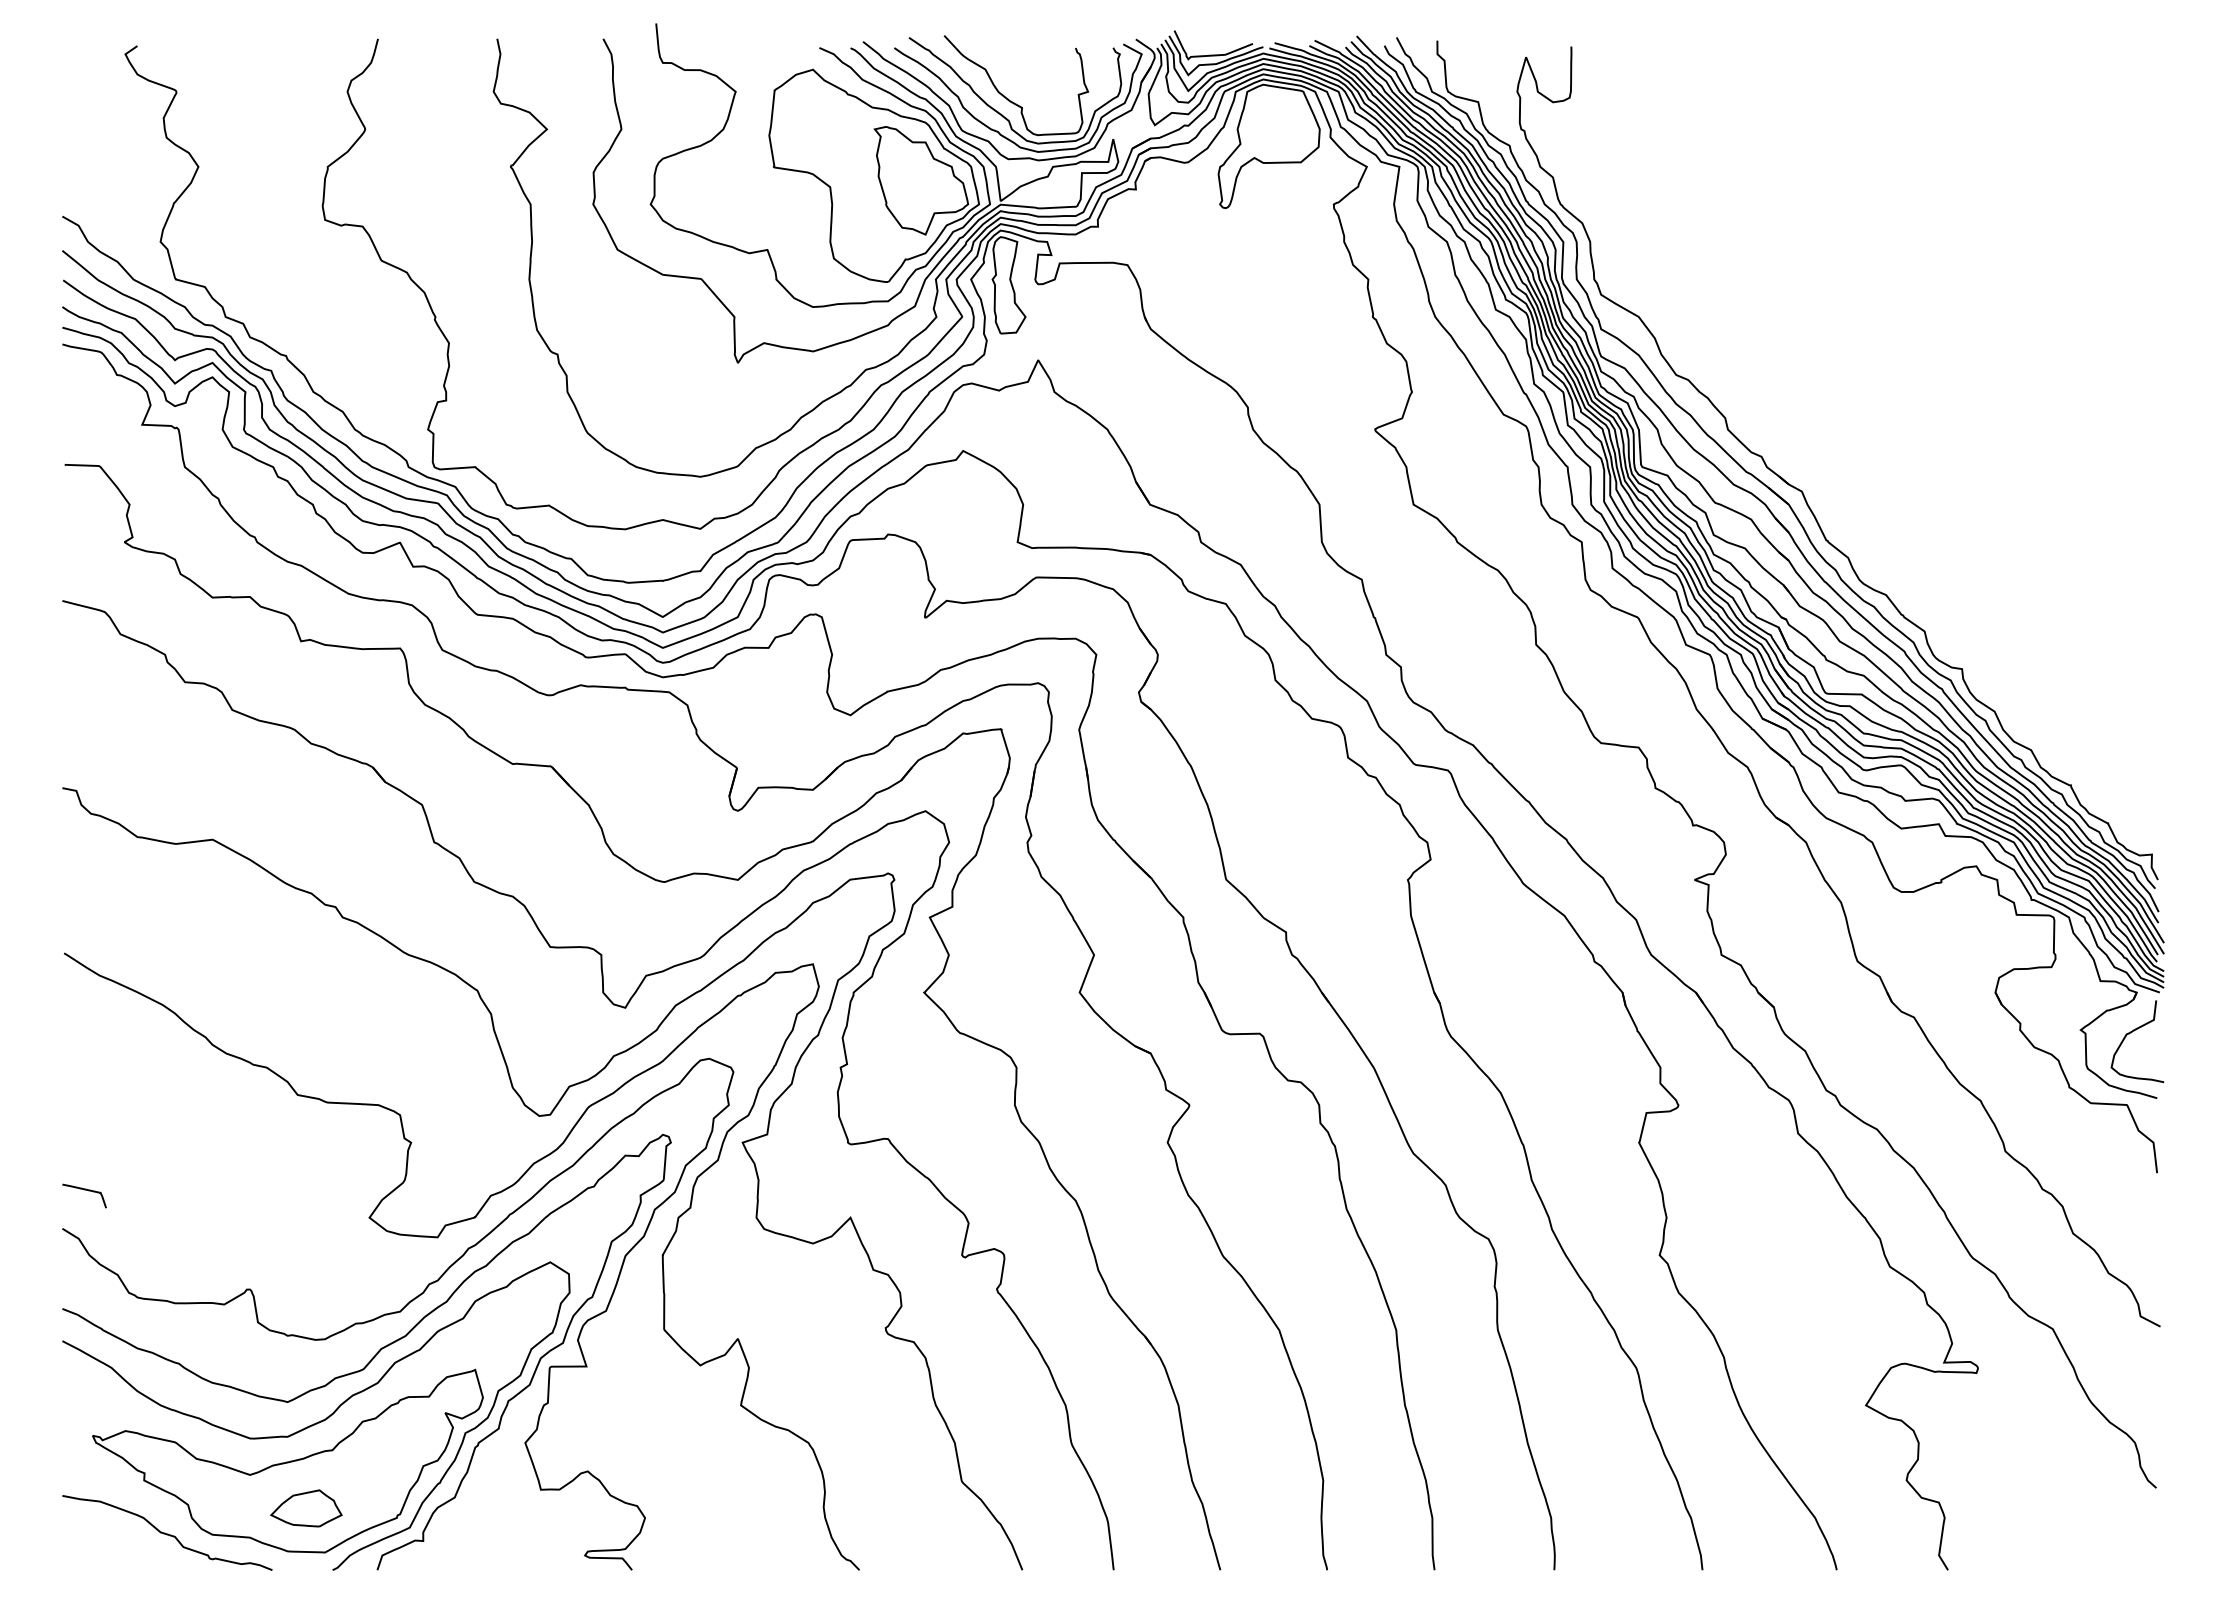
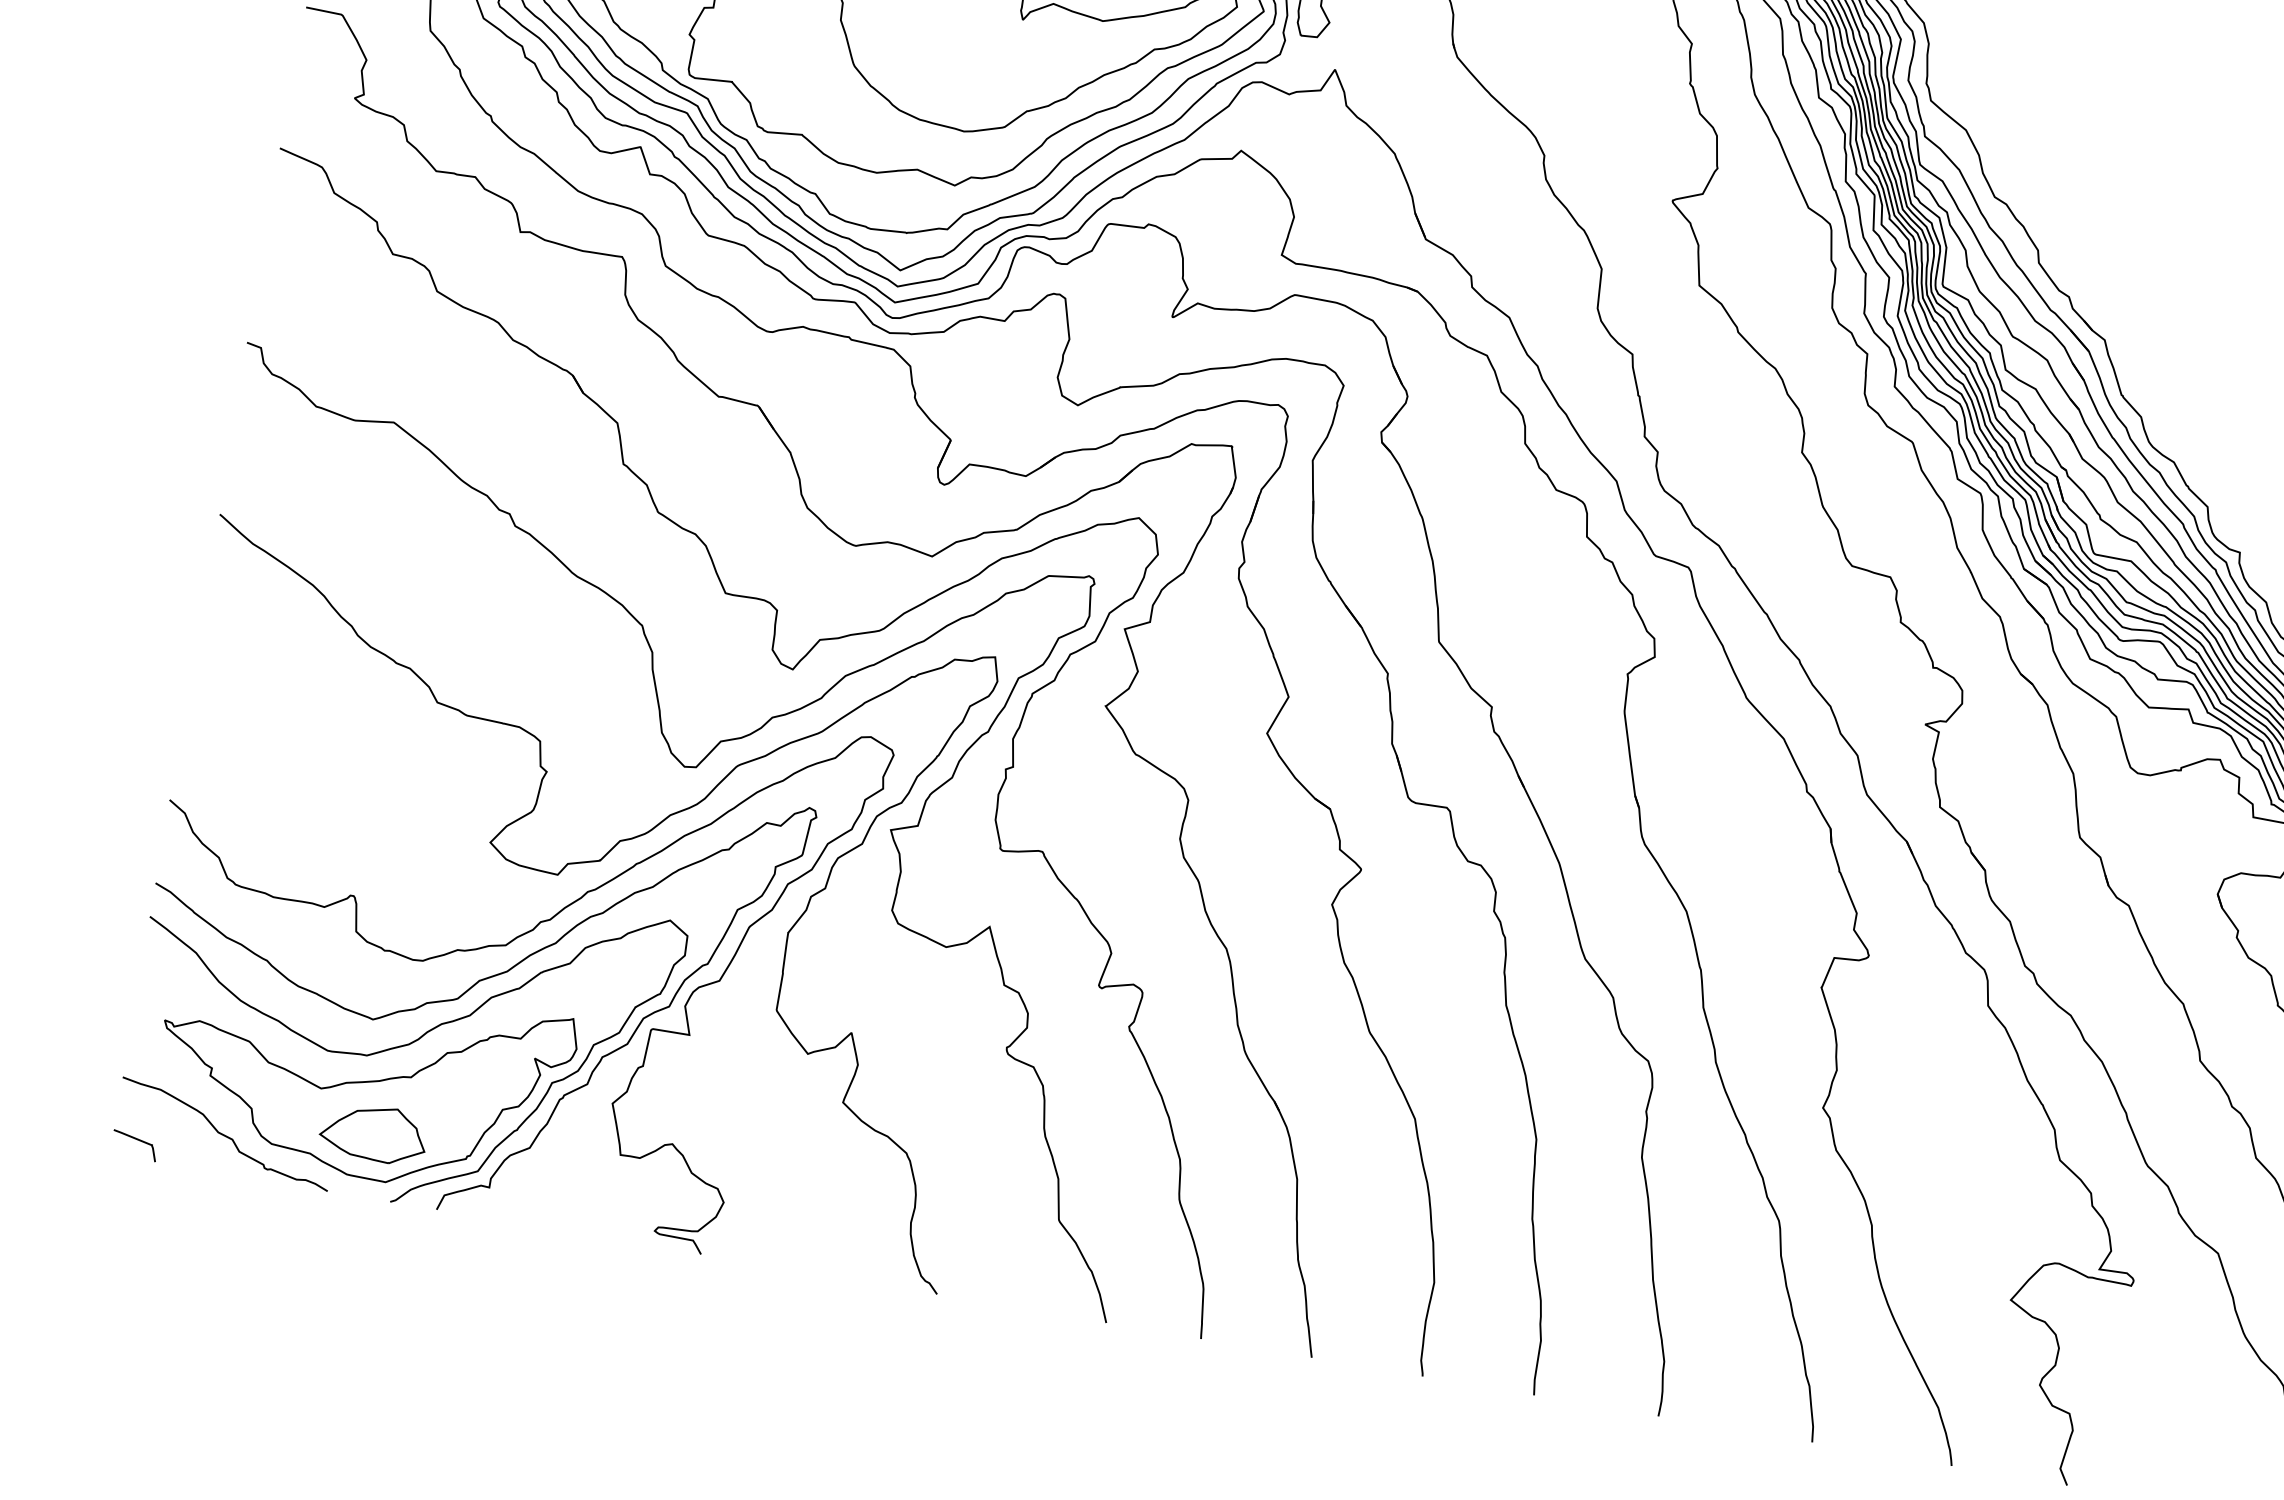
curve: (84, 1190) -> (135, 1139), moved
part: (306, 1508) -> (373, 1133), size x1.43

